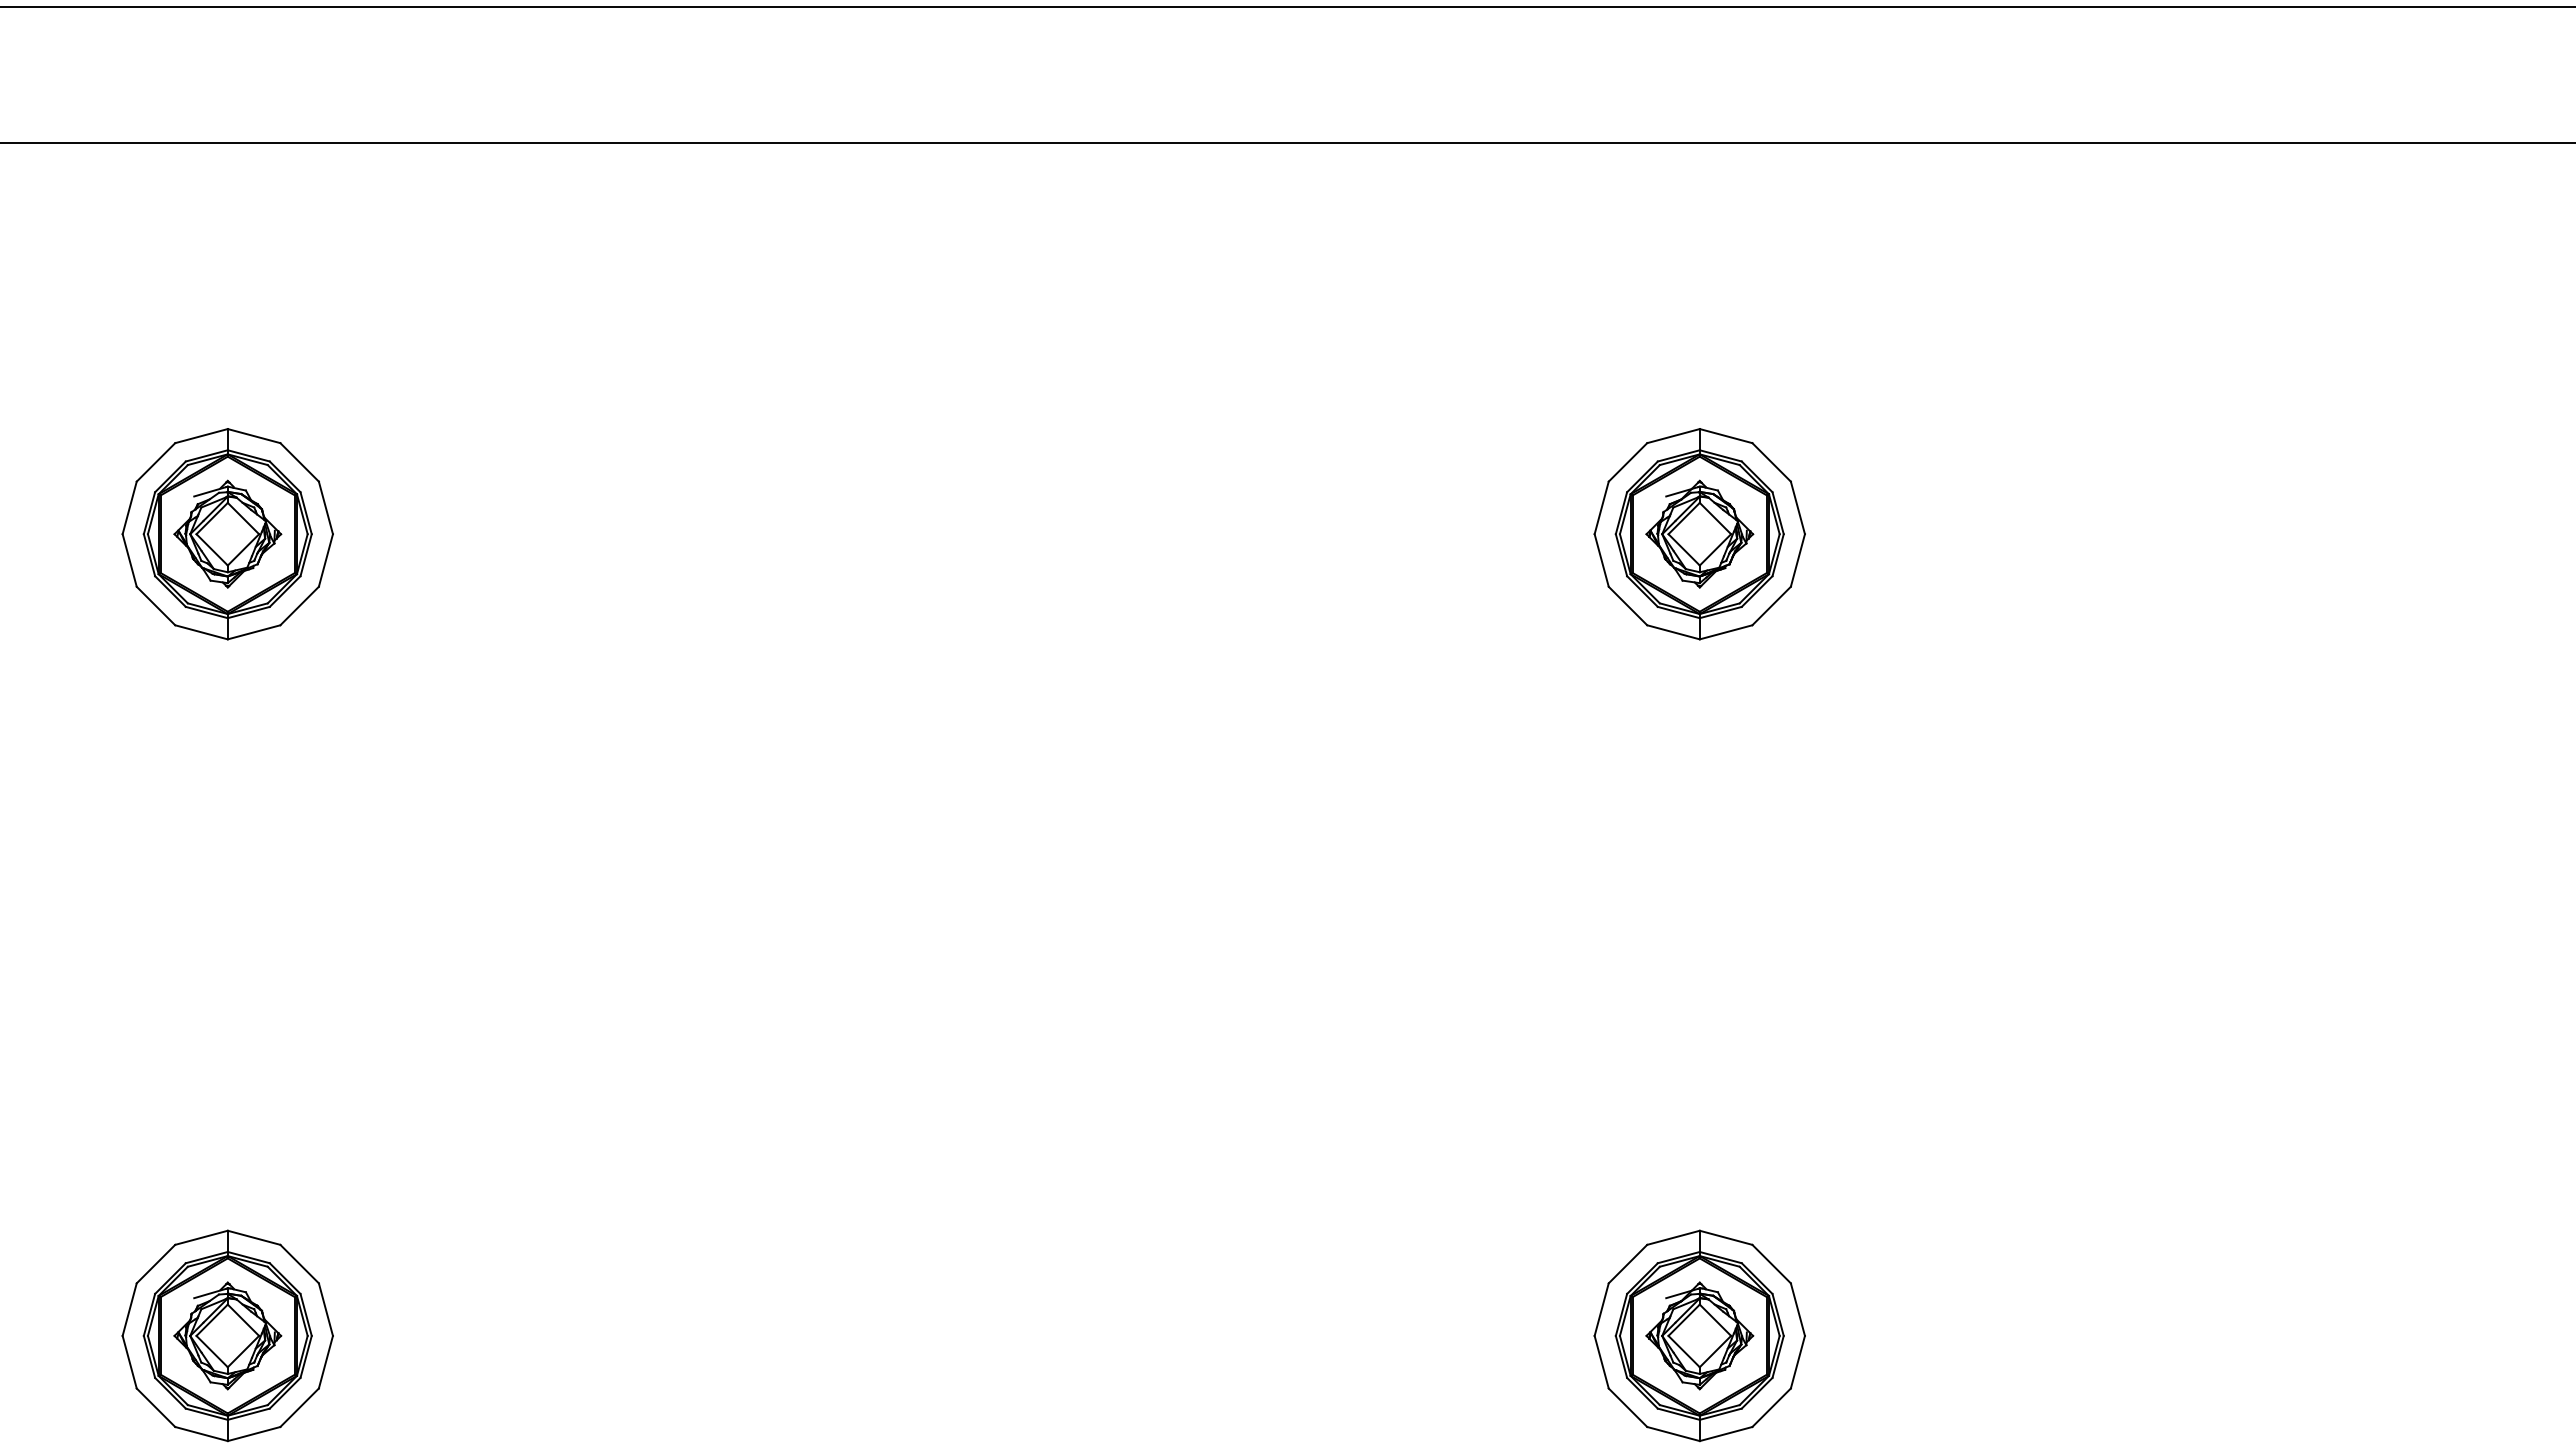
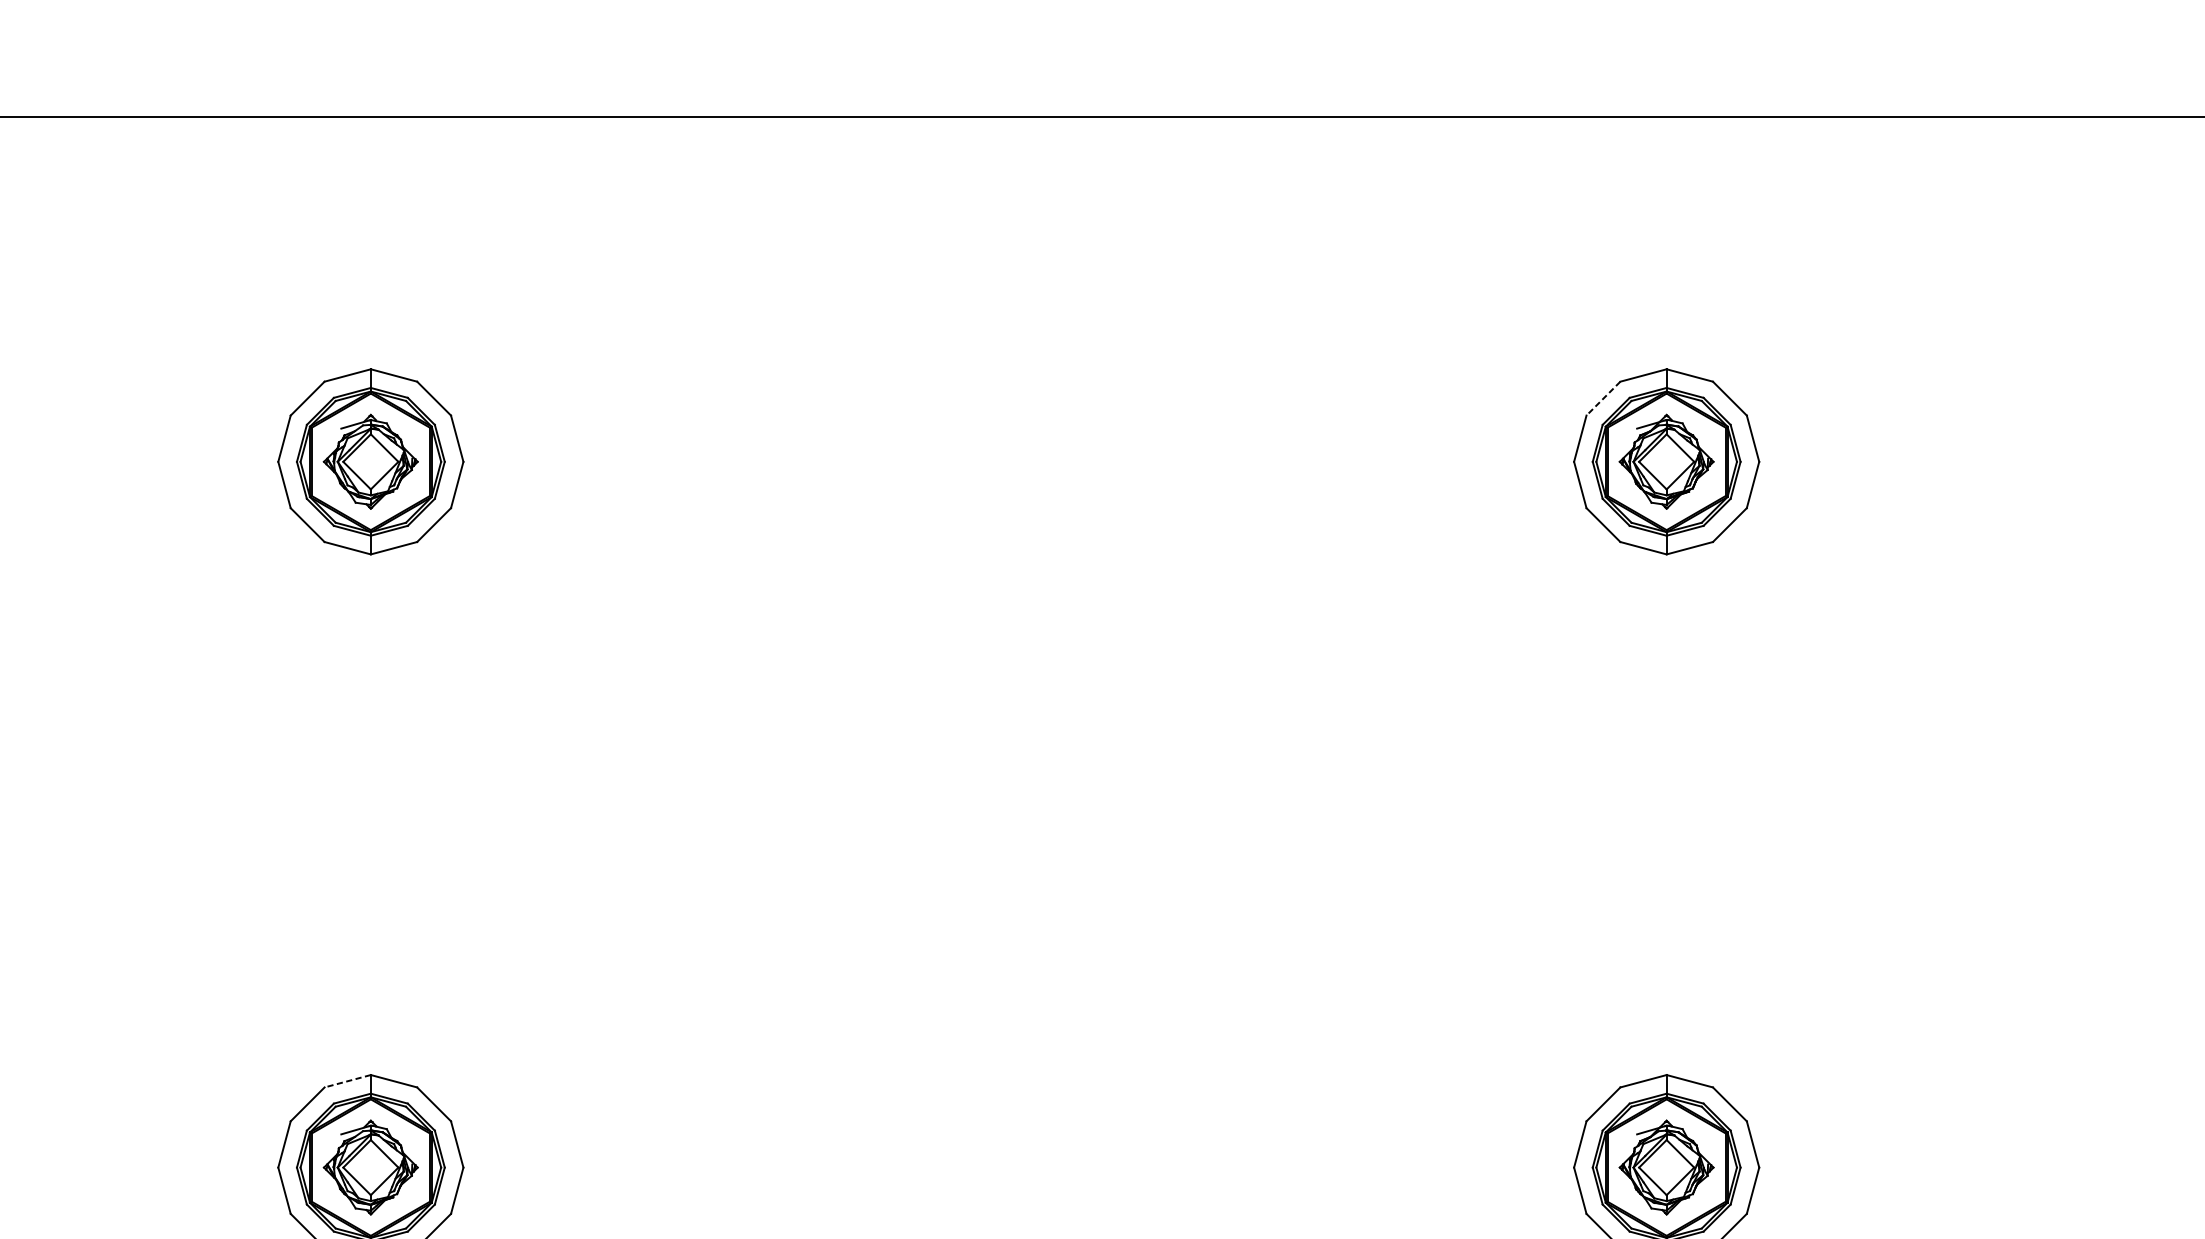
line: (1627, 462) -> (1603, 398), solid -> dashed
line: (201, 1237) -> (347, 1080), solid -> dashed

